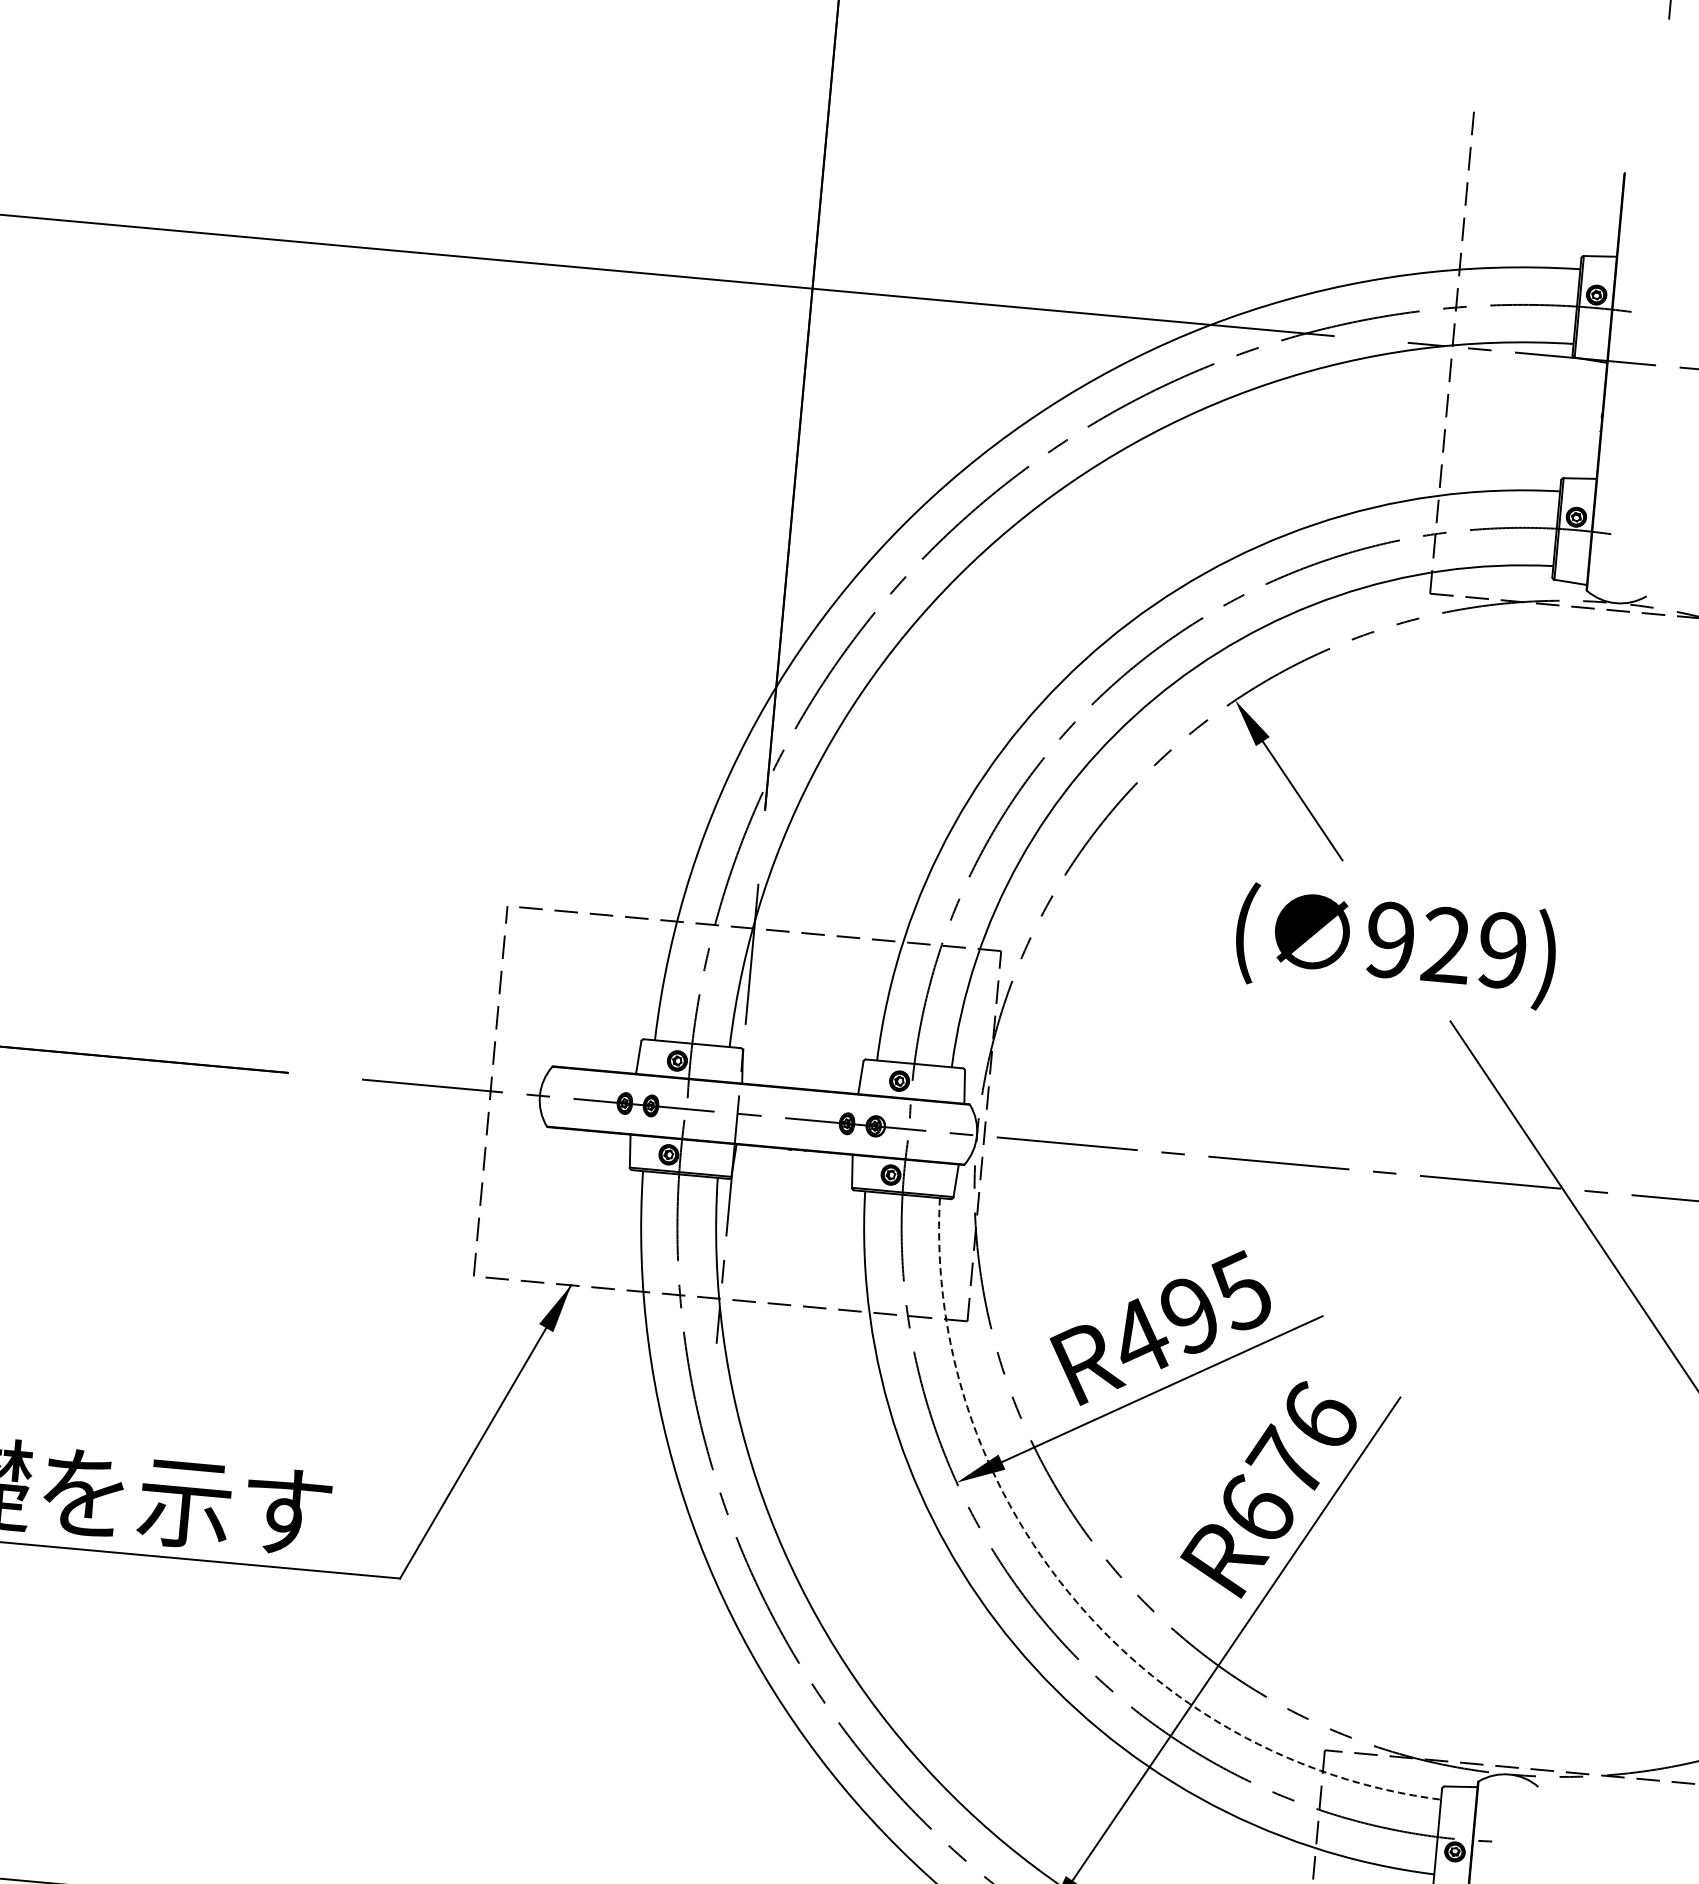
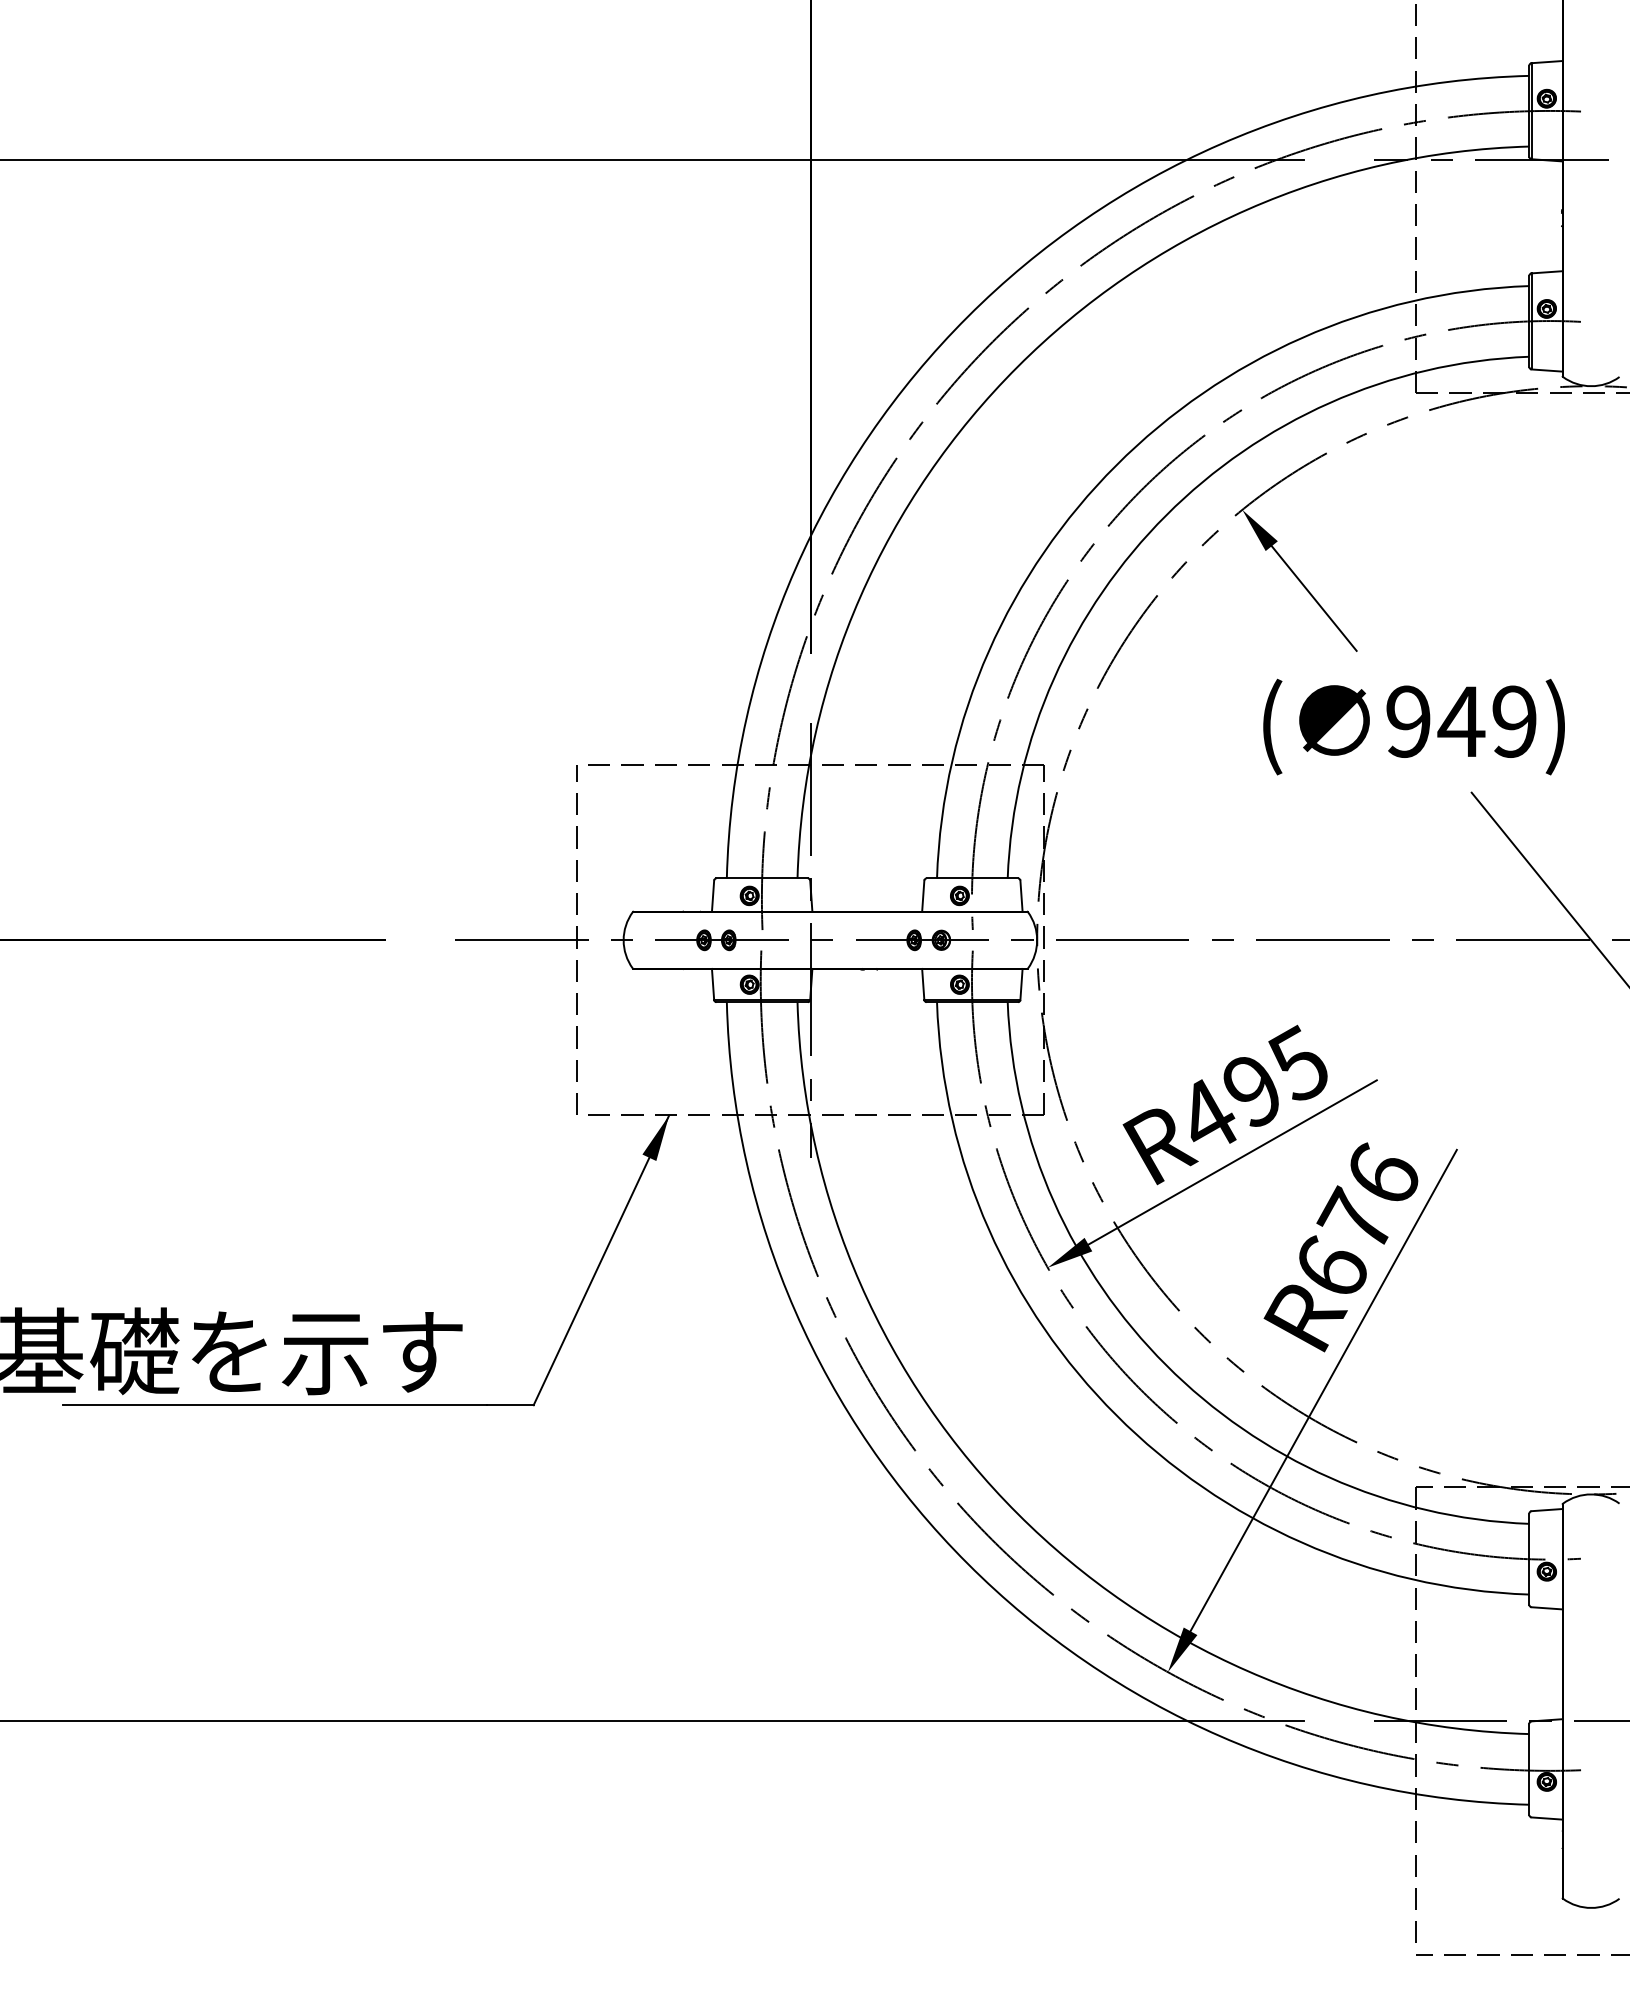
text: (1446, 944) -> (1461, 720), 929) -> 949)
arc: (1072, 1597) -> (1166, 1365), dashed -> solid

